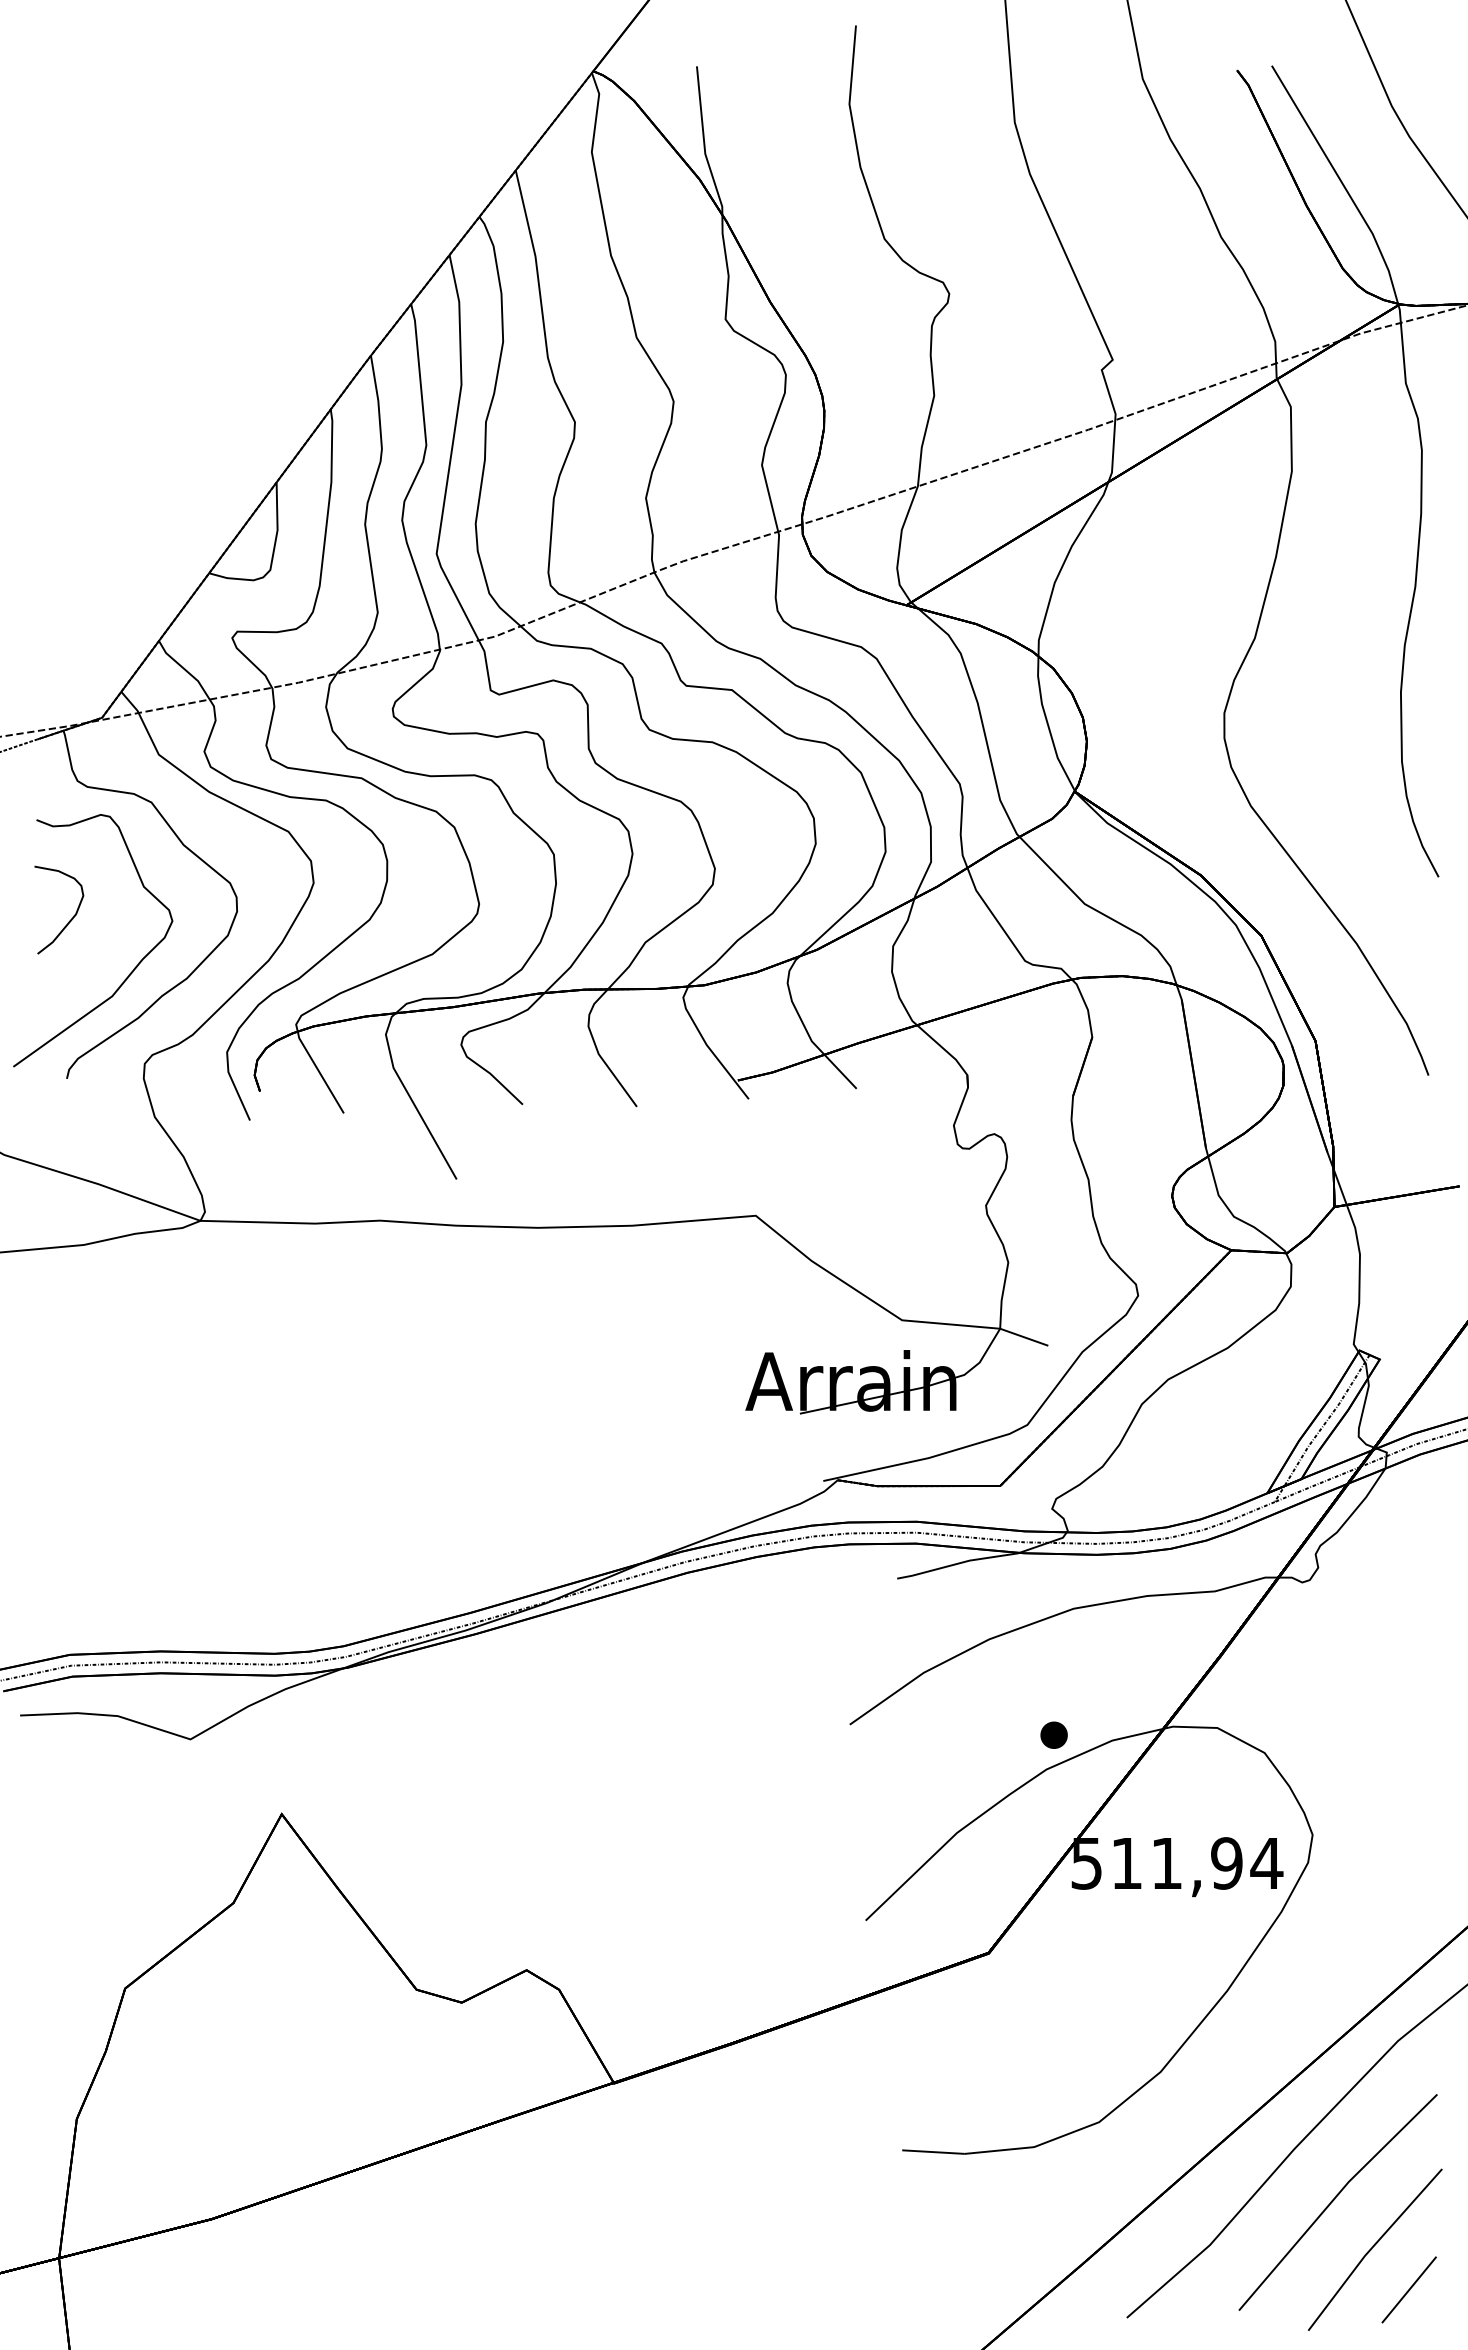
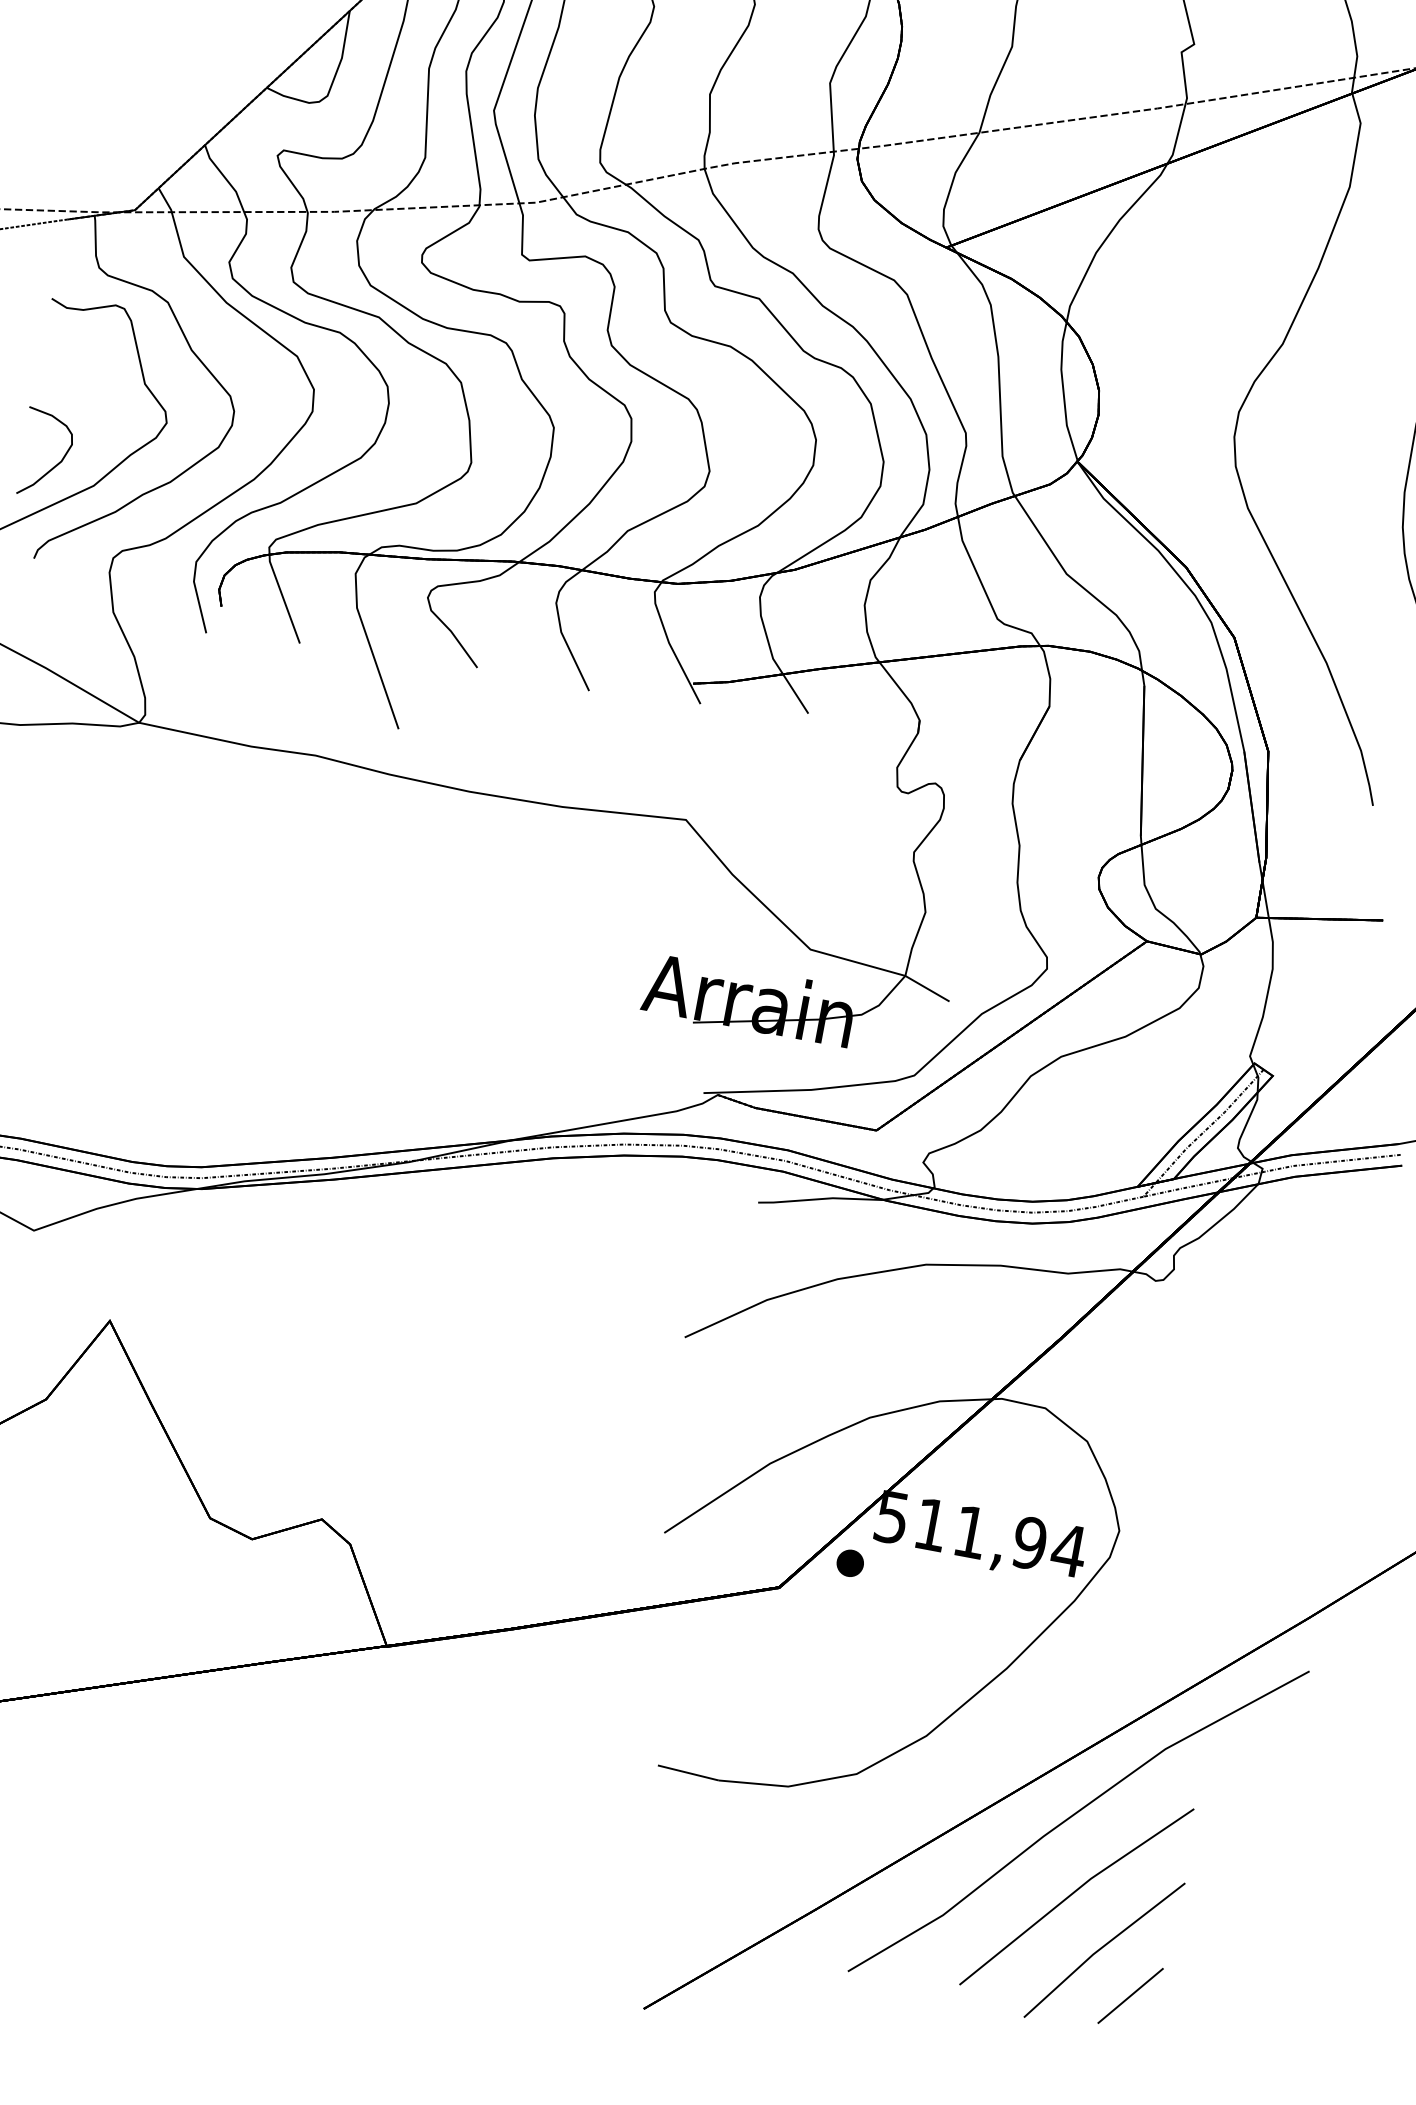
part: (70, 919) -> (55, 465), moved
part: (1053, 1734) -> (849, 1562), moved

